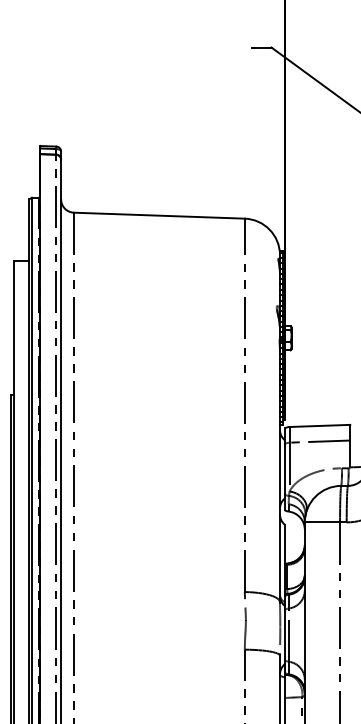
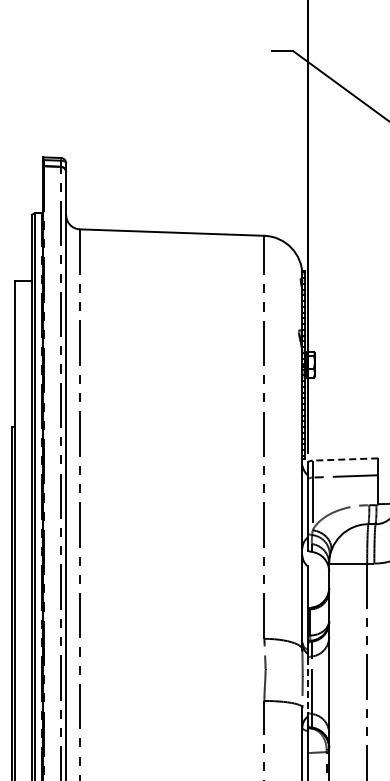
line: (319, 425) -> (345, 459), solid -> dashed
line: (284, 635) -> (307, 685), solid -> dashed

